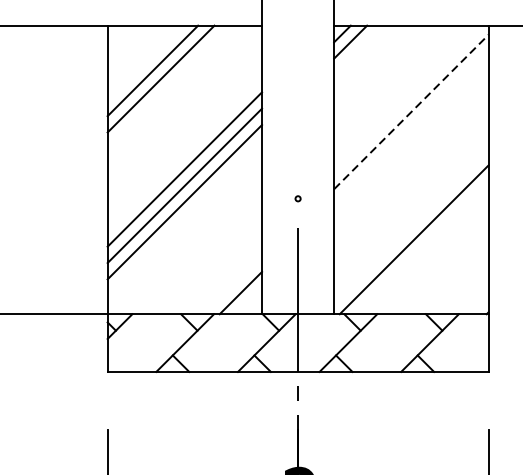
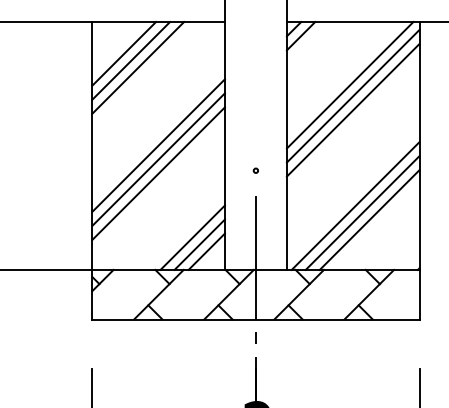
line: (145, 62) -> (124, 53), added
line: (407, 99) -> (349, 85), added
line: (411, 112) -> (353, 96), dashed -> solid
line: (410, 127) -> (352, 109), added
line: (422, 247) -> (362, 212), added
line: (430, 255) -> (369, 219), added
line: (224, 276) -> (192, 237), added
line: (232, 284) -> (199, 244), added

